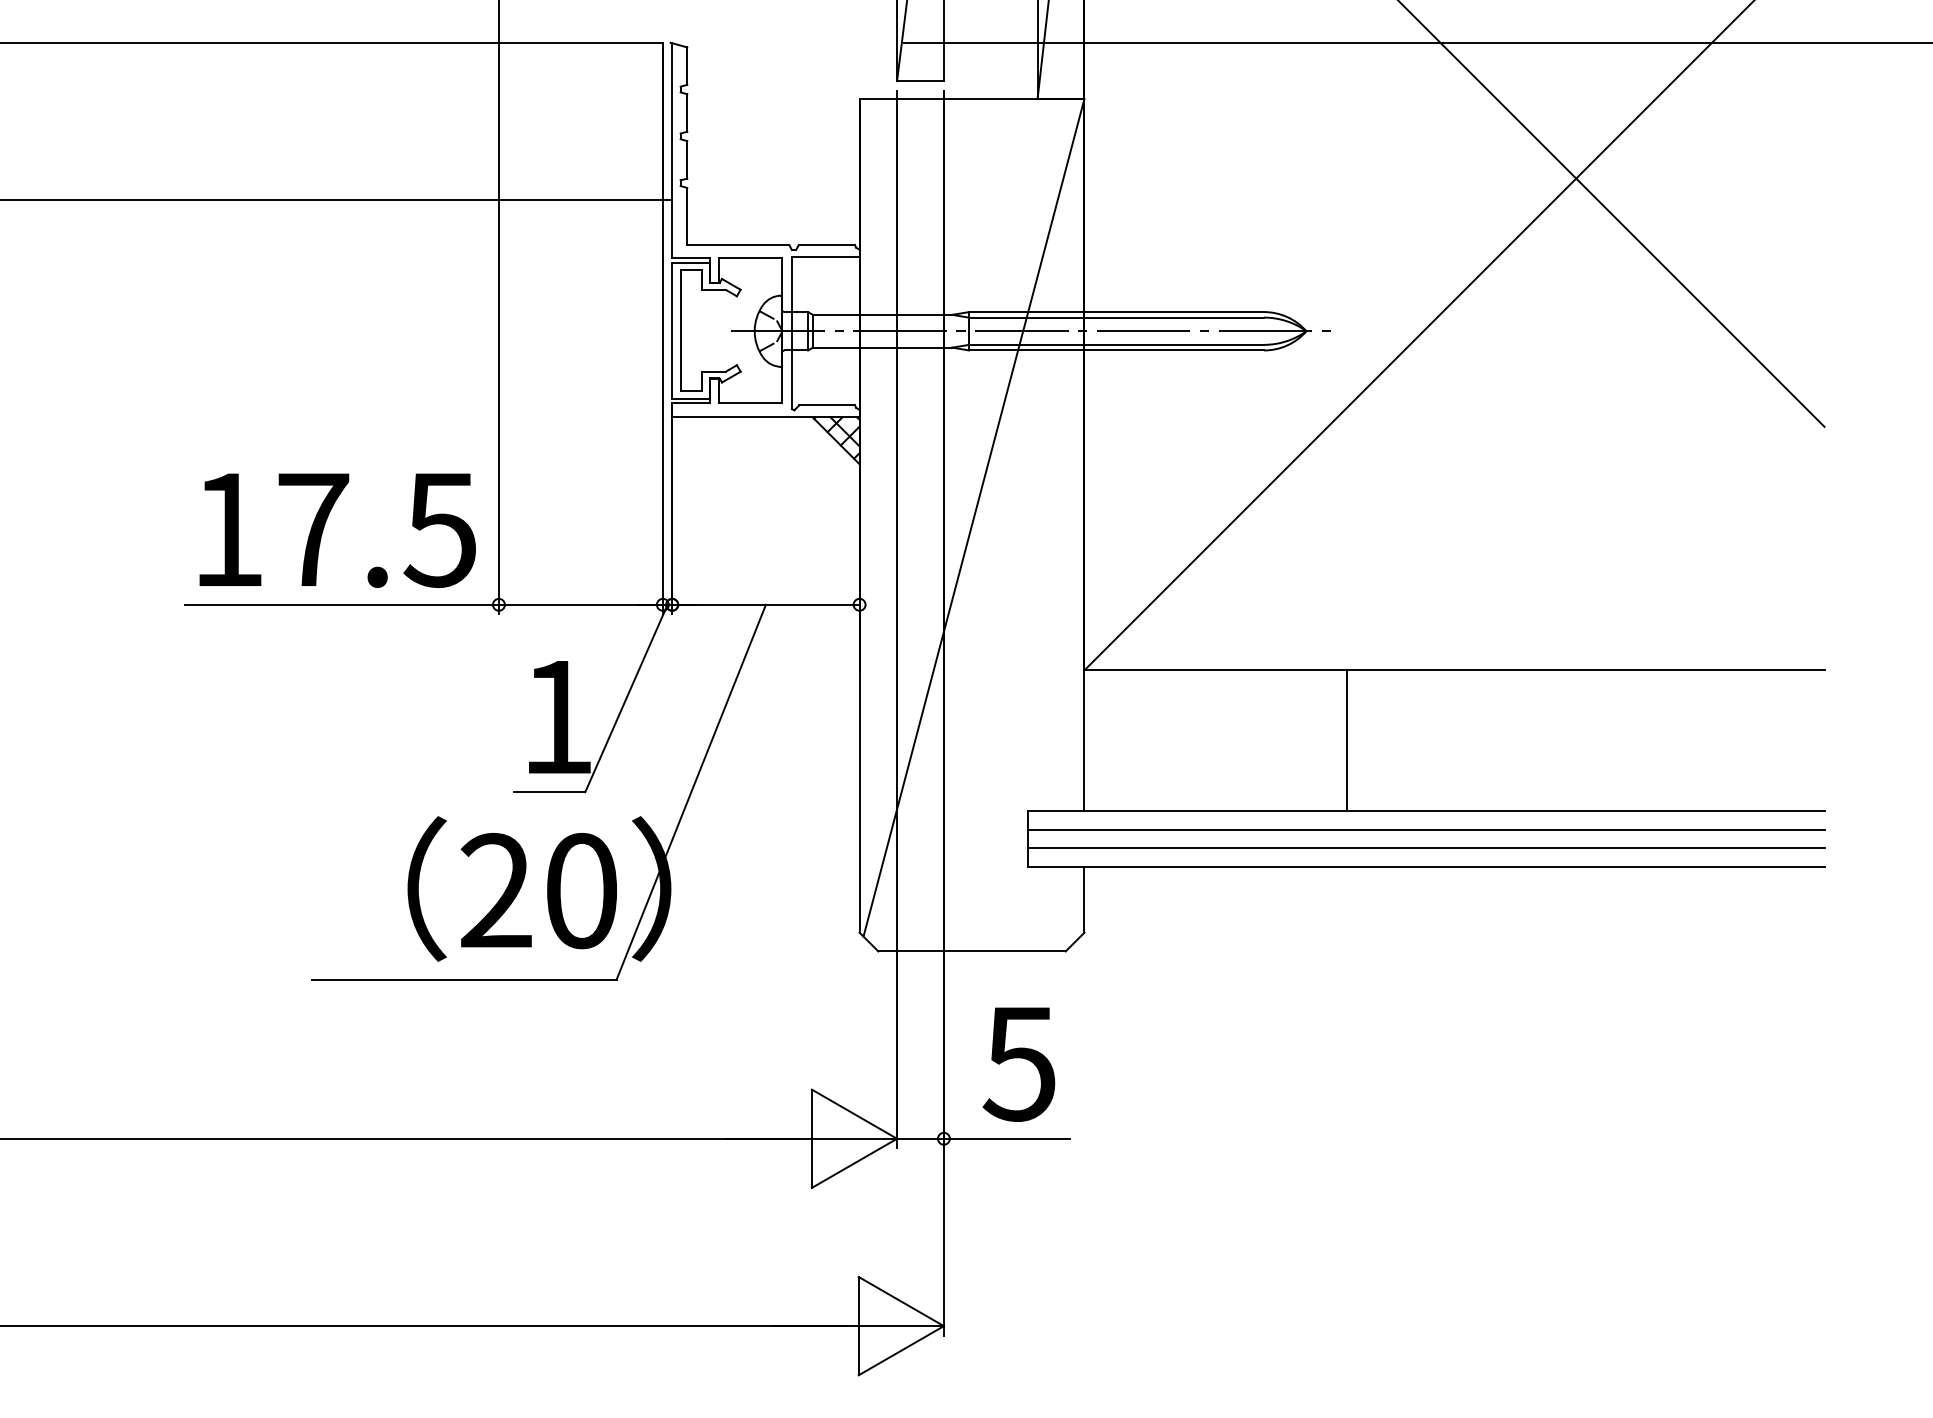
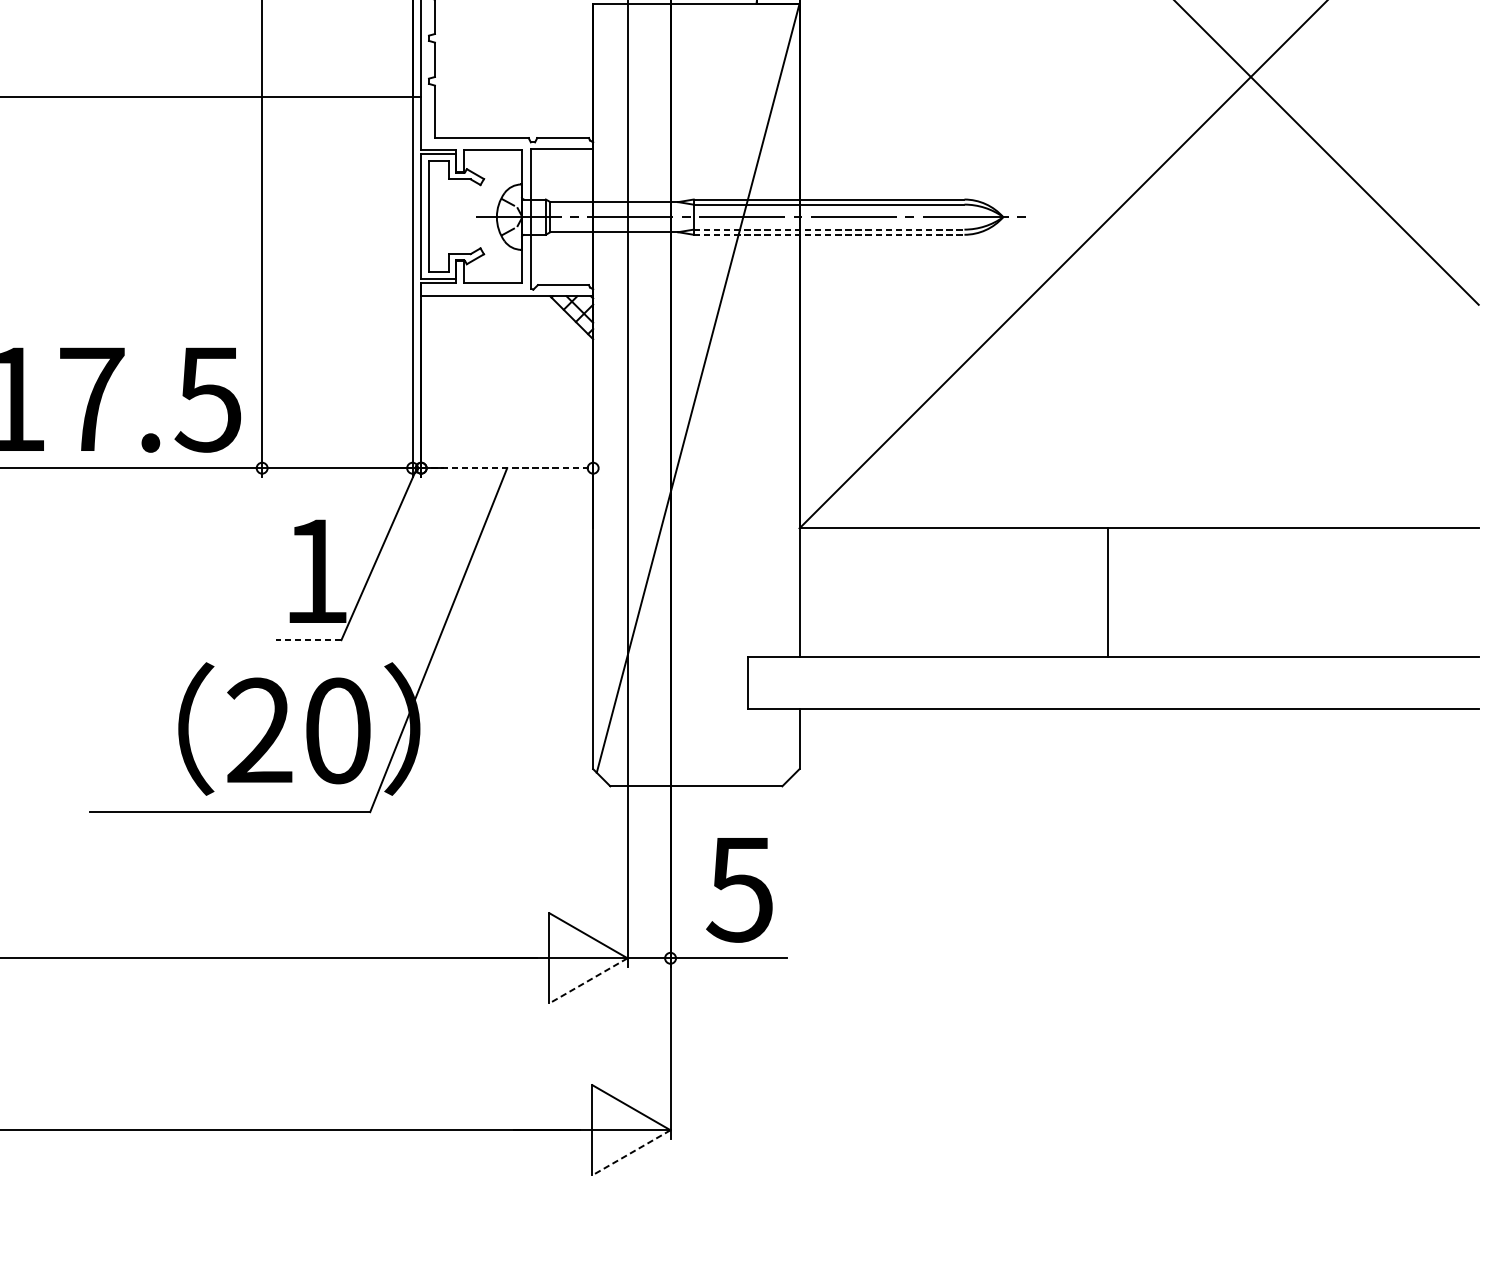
line: (1117, 344) -> (829, 229), solid -> dashed
line: (1117, 350) -> (829, 234), solid -> dashed
line: (765, 604) -> (506, 467), solid -> dashed
line: (1346, 740) -> (1107, 592), moved
line: (549, 792) -> (308, 640), solid -> dashed
line: (1426, 829) -> (1113, 674), removed
line: (1426, 848) -> (1113, 691), removed
line: (854, 1163) -> (588, 980), solid -> dashed
line: (900, 1350) -> (630, 1152), solid -> dashed

